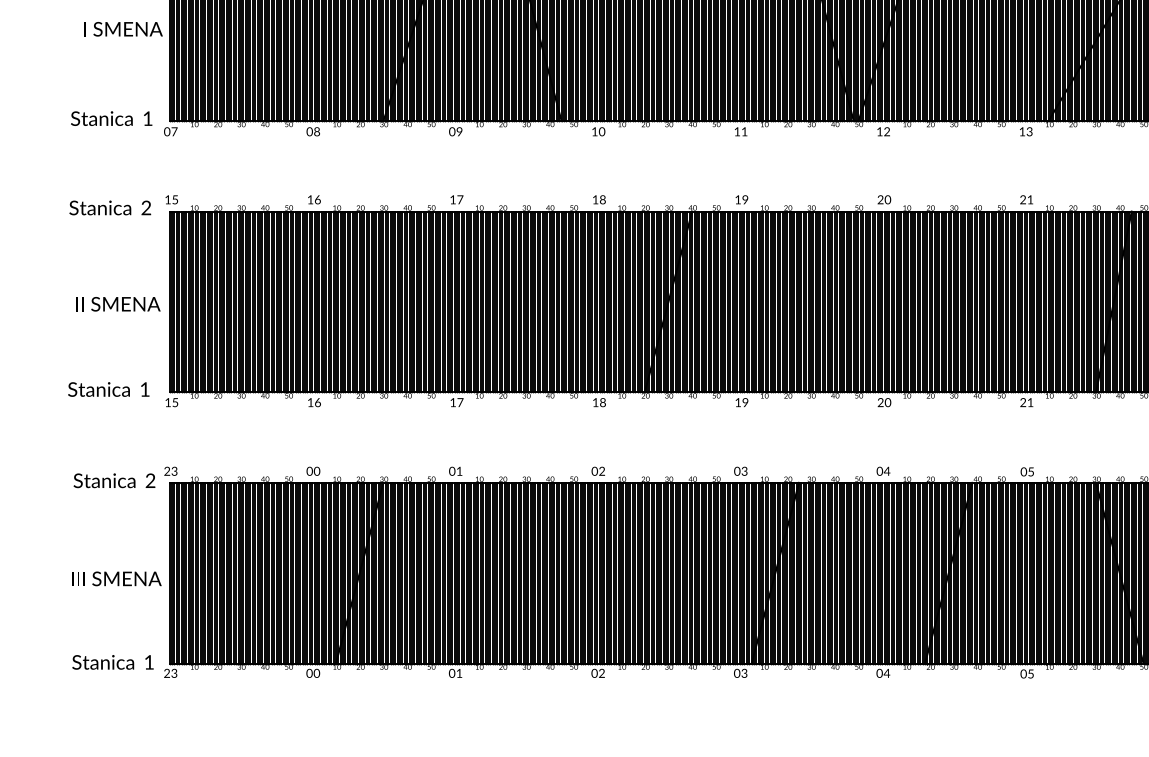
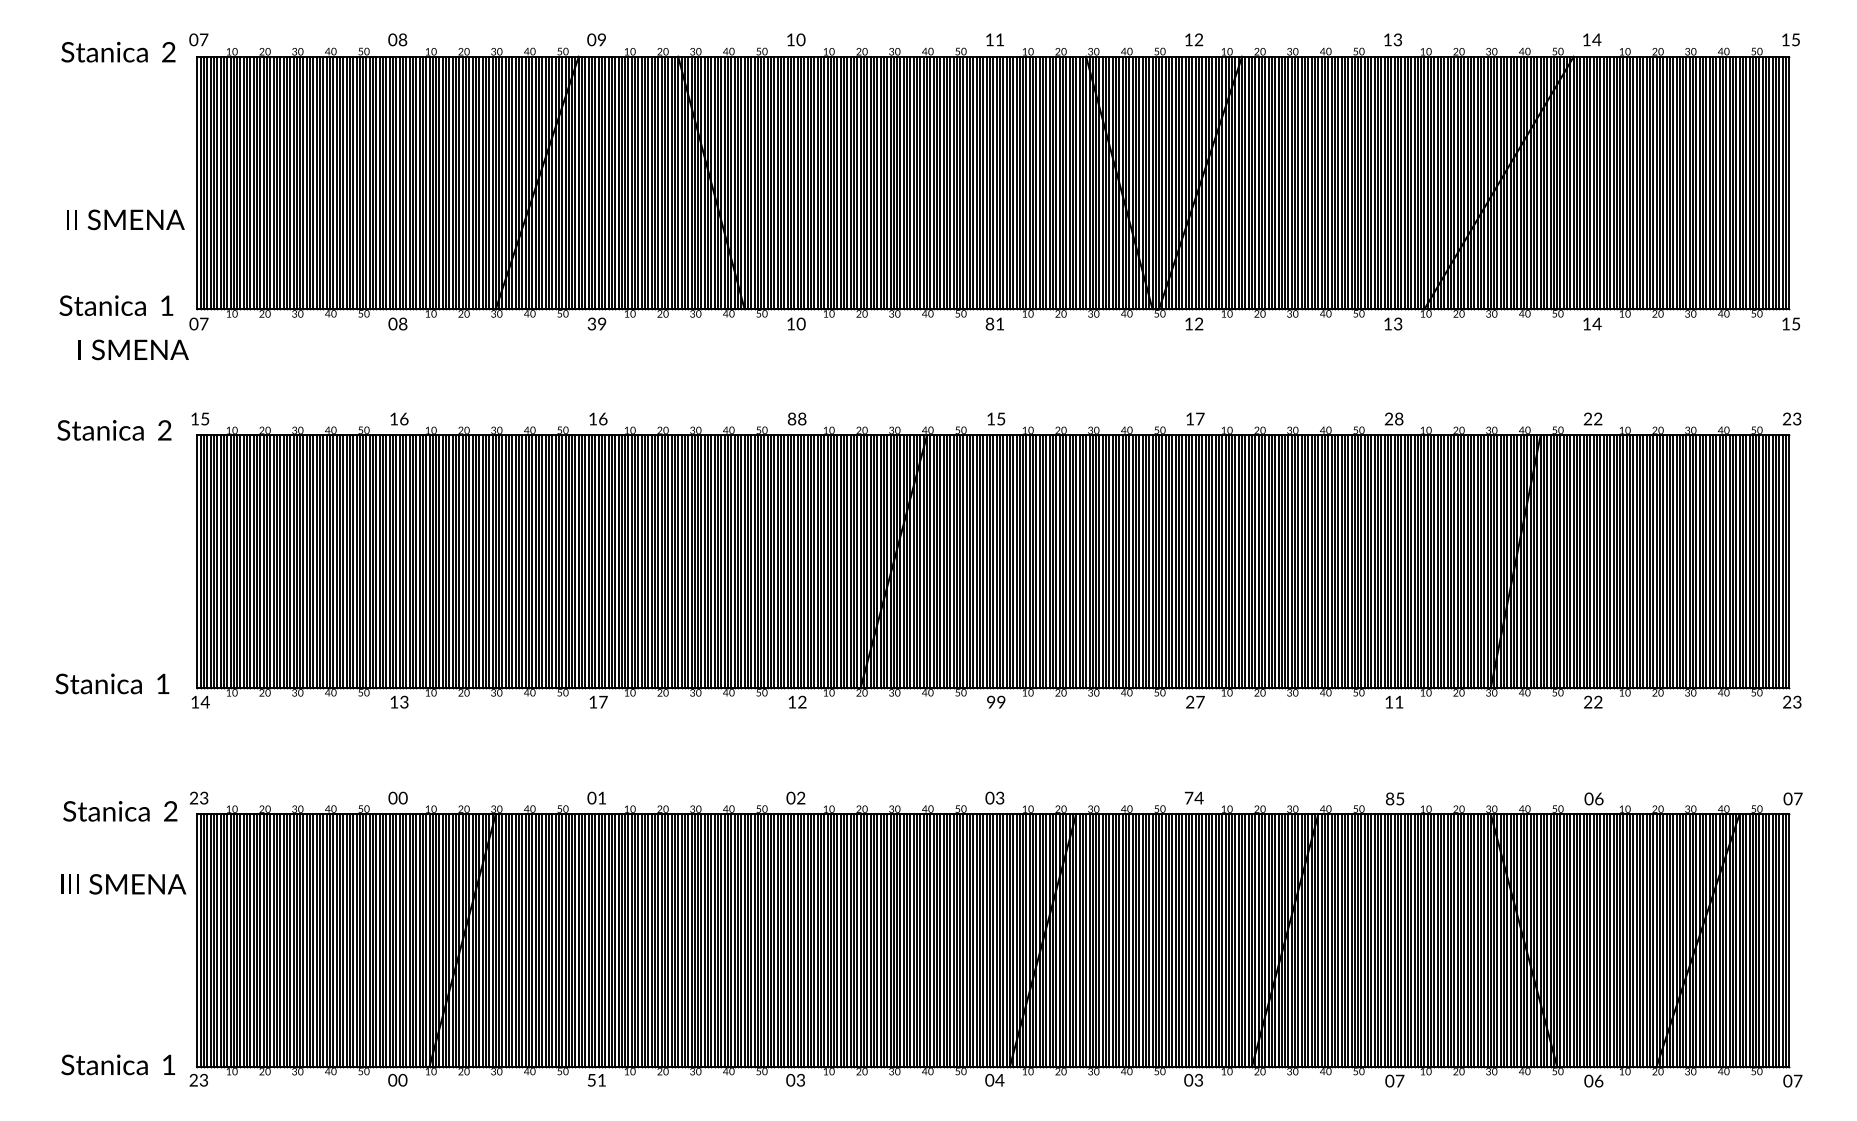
text: (123, 28) -> (133, 349), moved
text: (736, 131) -> (989, 323), 11 -> 81
text: (451, 132) -> (591, 324), 09 -> 39
text: (460, 199) -> (603, 418), 17 -> 16
text: (595, 199) -> (791, 418), 18 -> 88
text: (745, 199) -> (1001, 418), 19 -> 15
text: (883, 199) -> (1194, 418), 20 -> 17
text: (1030, 199) -> (1399, 418), 21 -> 28
text: (118, 304) -> (125, 219), moved
text: (174, 402) -> (204, 701), 15 -> 14
text: (318, 402) -> (404, 701), 16 -> 13
text: (603, 402) -> (802, 702), 18 -> 12
text: (738, 402) -> (991, 701), 19 -> 99
text: (887, 402) -> (1199, 701), 20 -> 27
text: (1023, 402) -> (1389, 701), 21 -> 11
text: (879, 470) -> (1188, 797), 04 -> 74
text: (1023, 471) -> (1389, 798), 05 -> 85
text: (116, 579) -> (123, 884), moved
text: (451, 672) -> (591, 1079), 01 -> 51
text: (744, 672) -> (999, 1079), 03 -> 04
text: (886, 672) -> (1198, 1079), 04 -> 03
text: (1031, 673) -> (1400, 1080), 05 -> 07
text: (601, 674) -> (800, 1082), 02 -> 03

